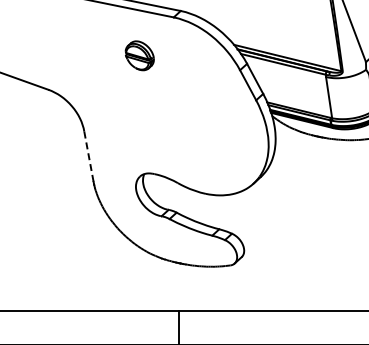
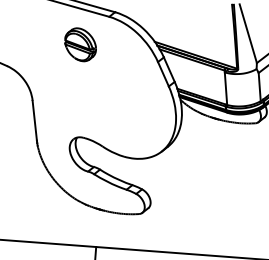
part: (139, 55) -> (80, 44), size x1.43
line: (88, 156) -> (34, 120), dashed -> solid

